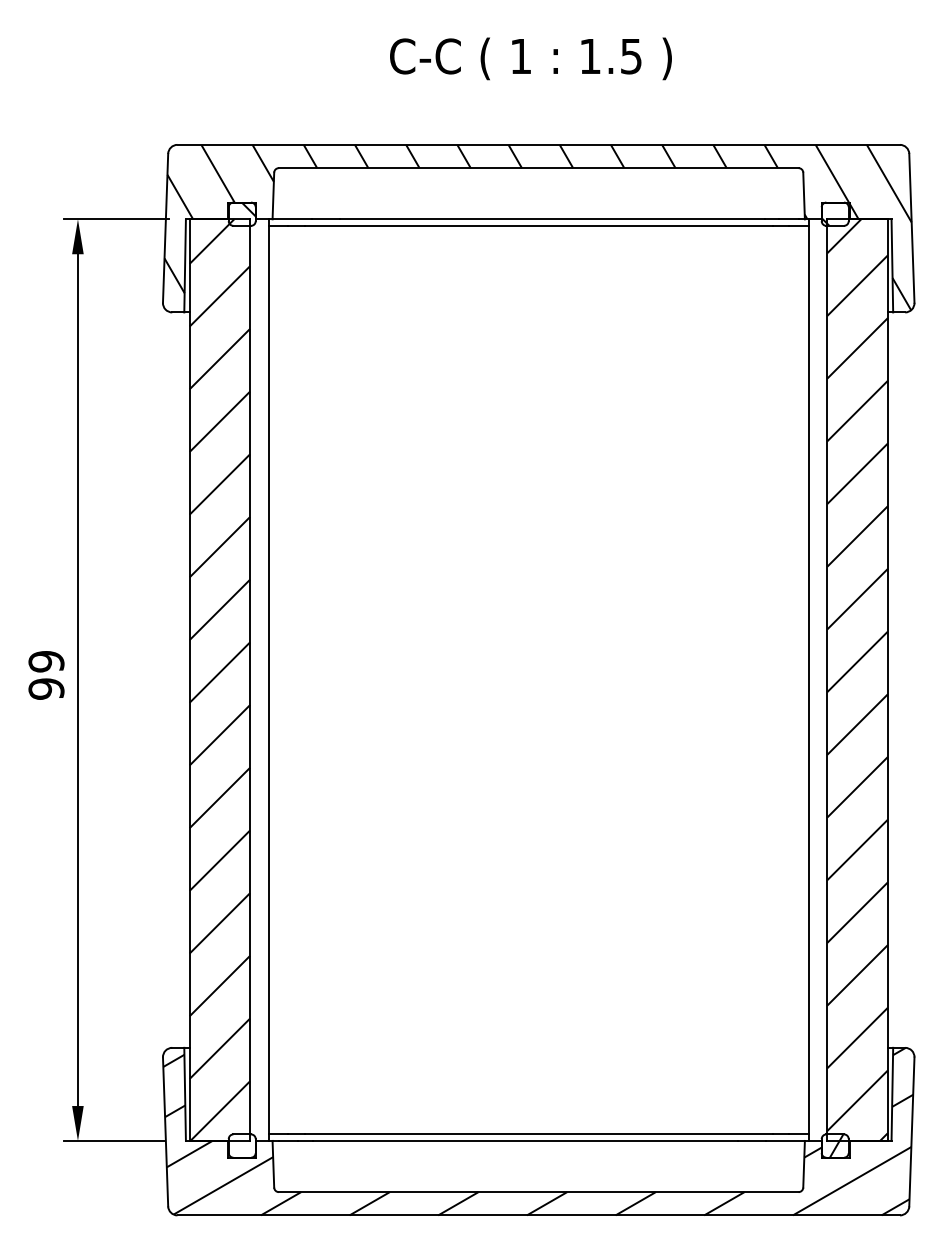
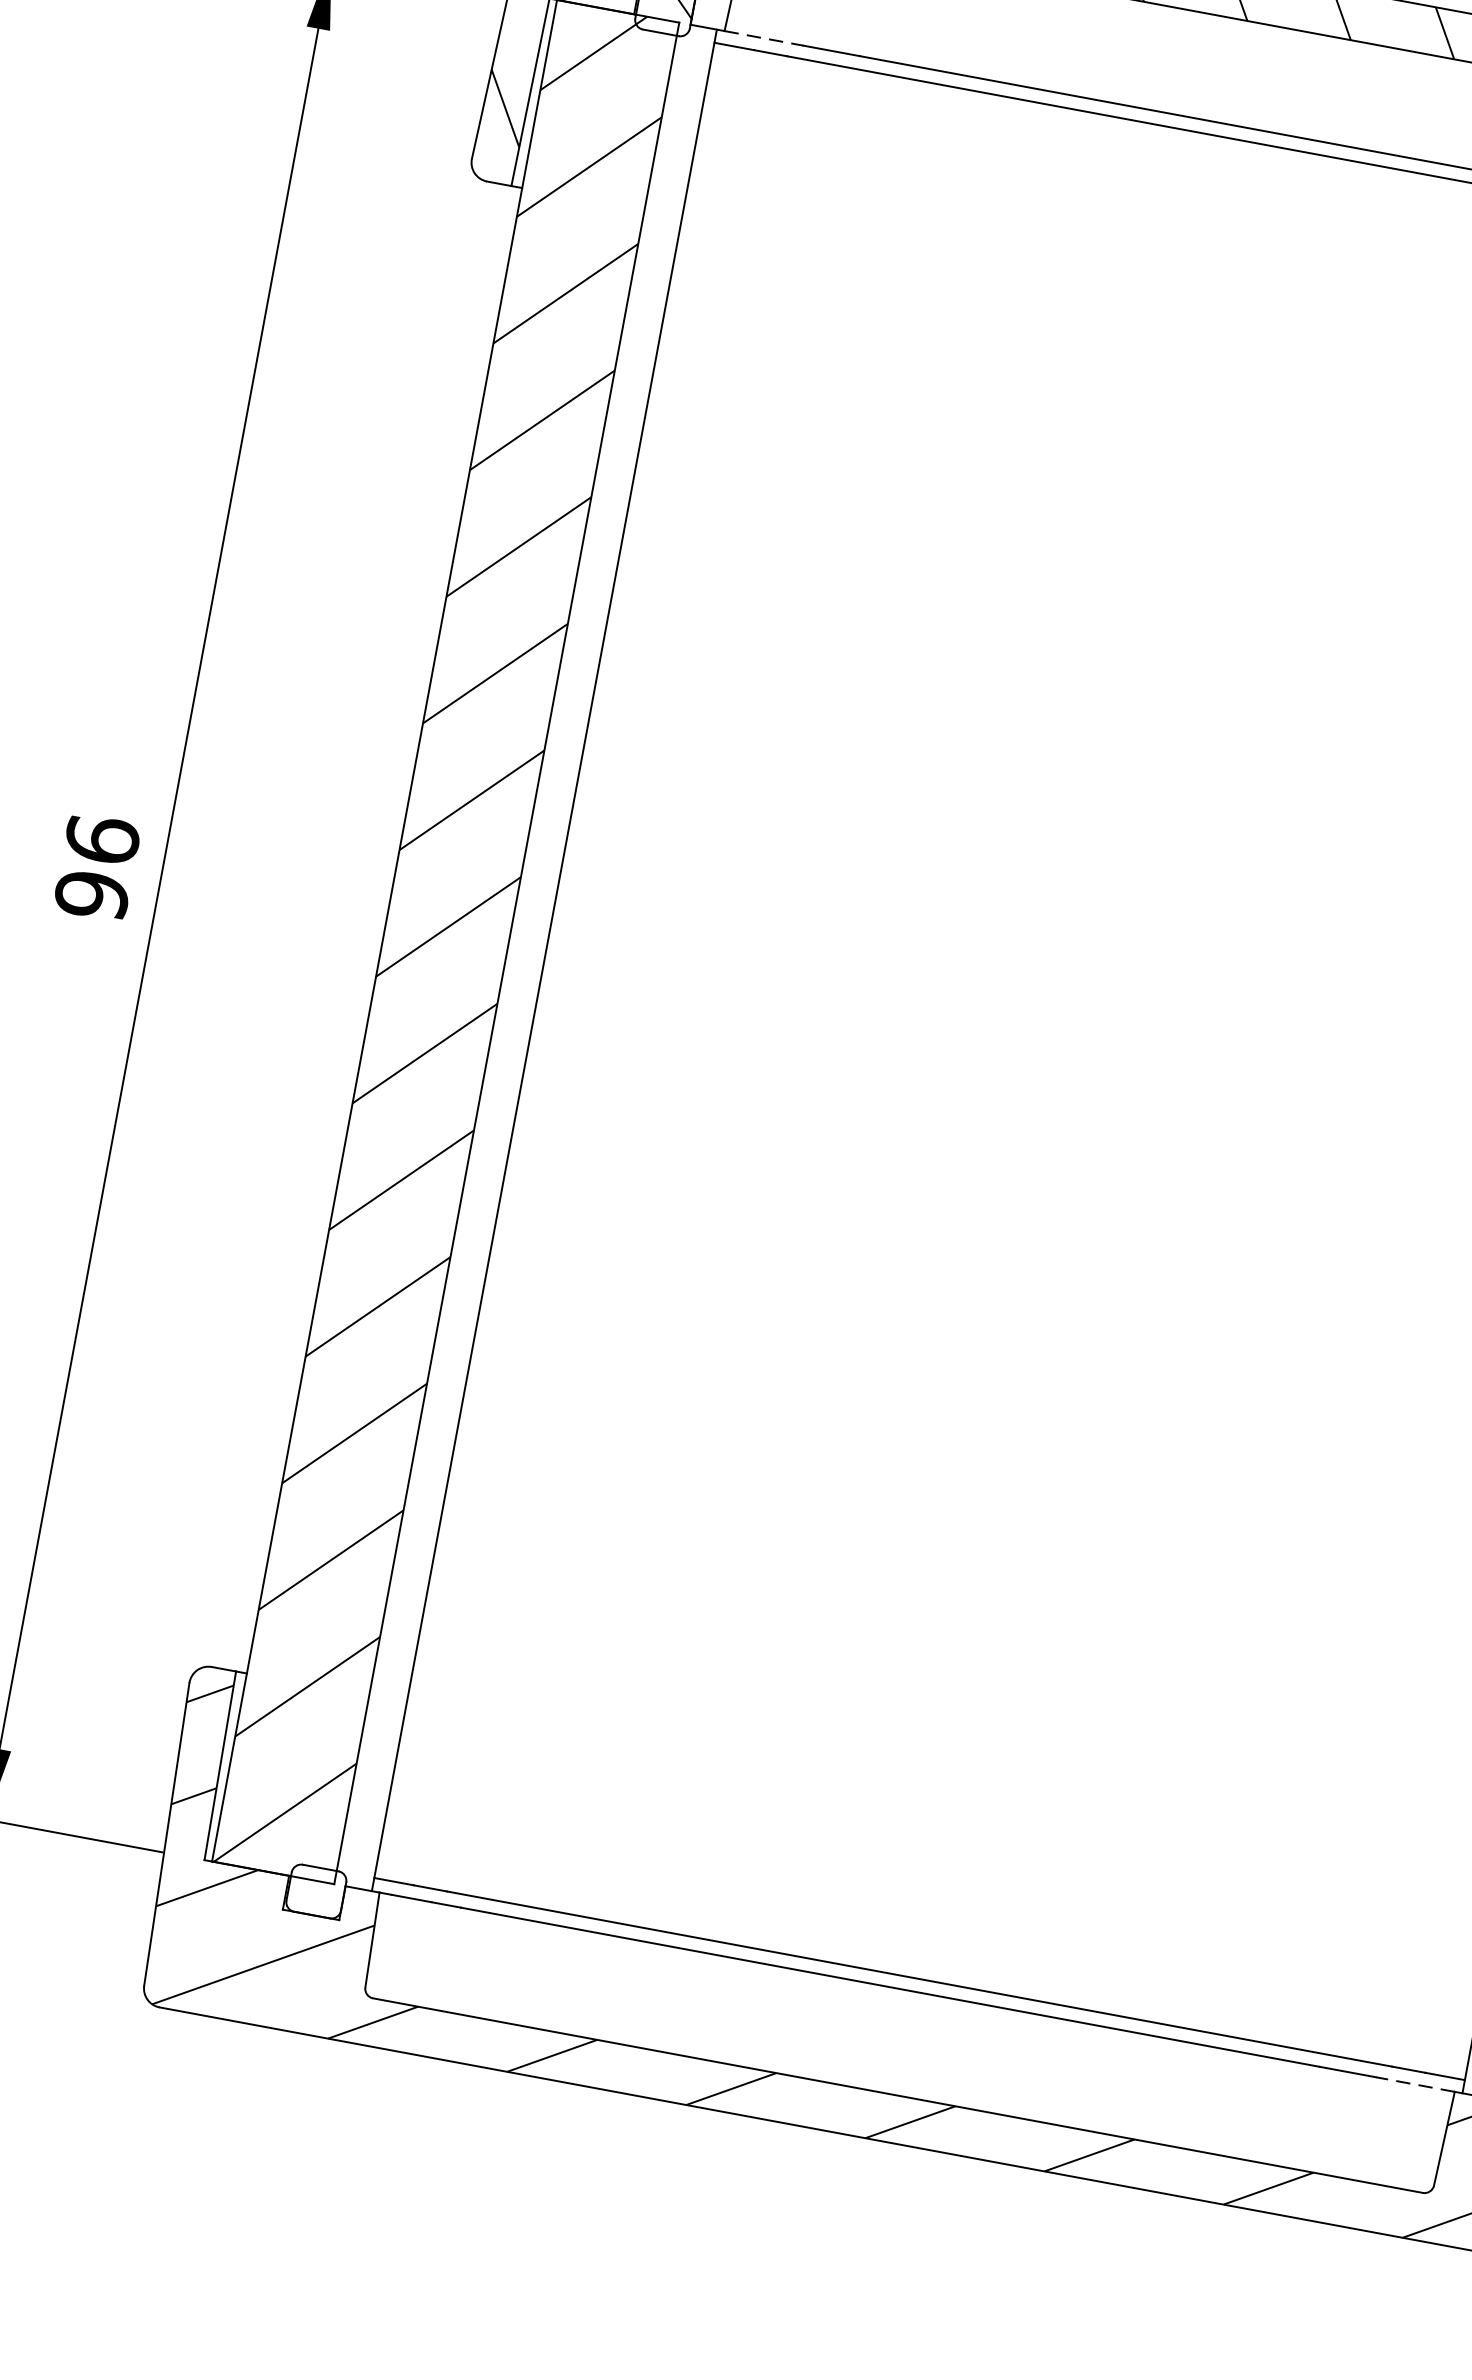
line: (292, 219) -> (764, 38), solid -> dashed
text: (46, 661) -> (102, 839), 99 -> 96
line: (785, 1140) -> (1415, 2083), solid -> dashed

